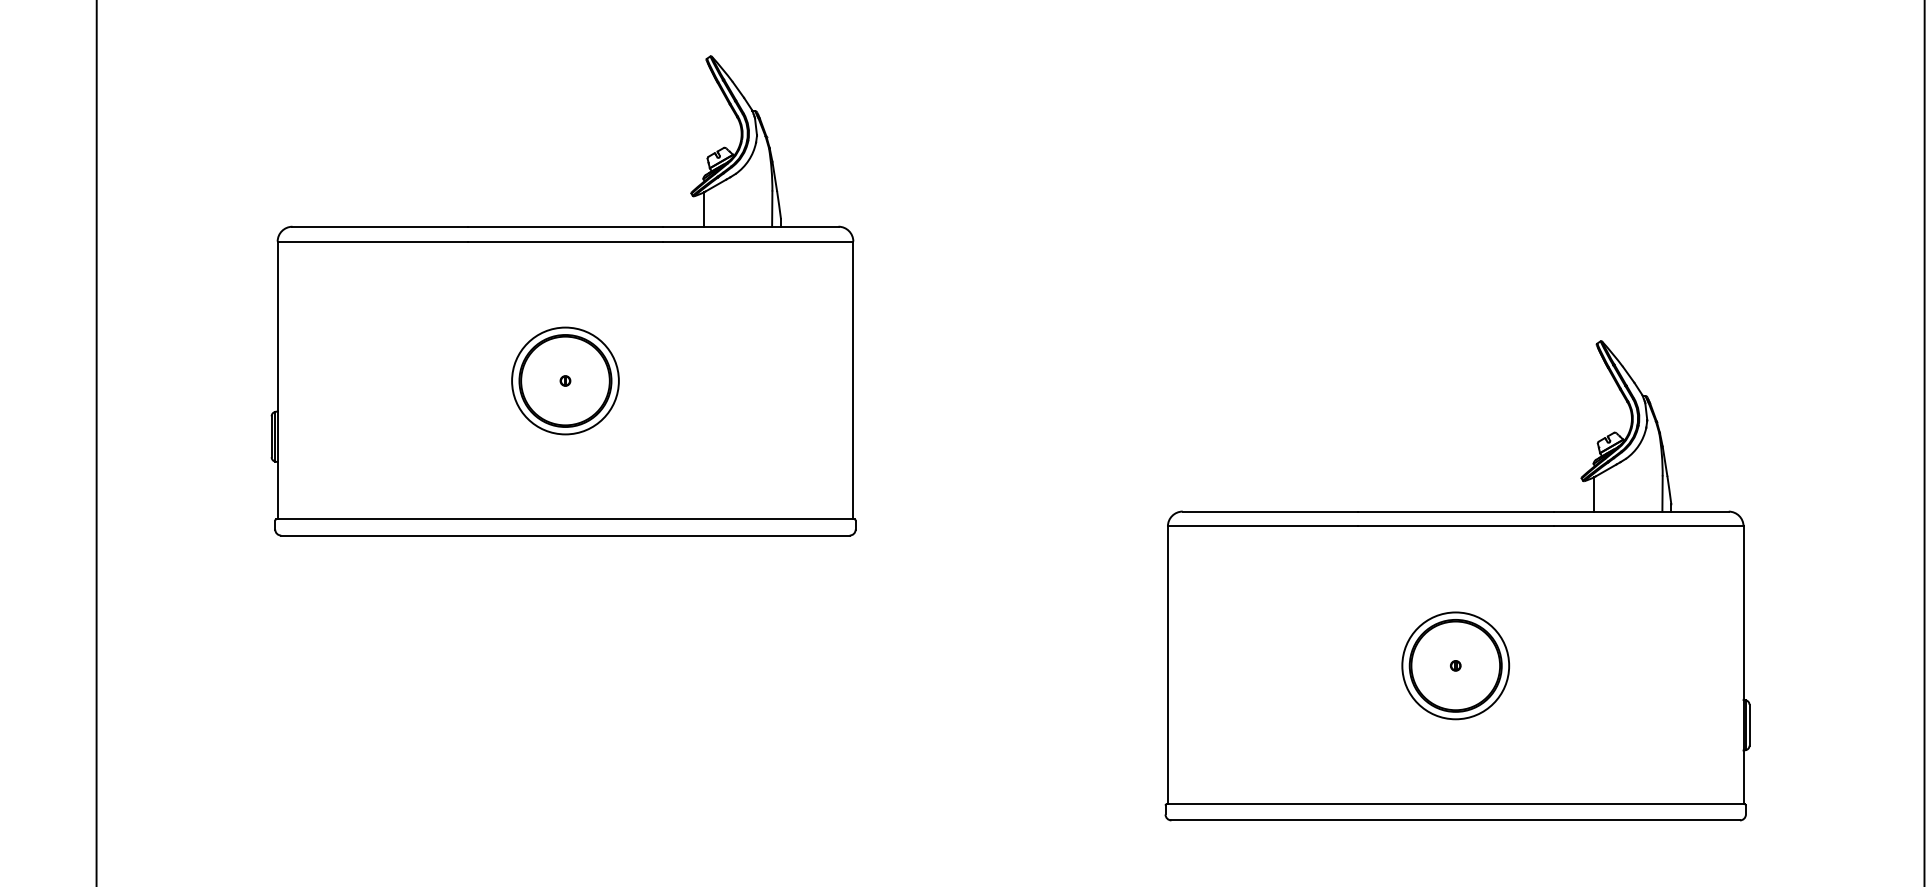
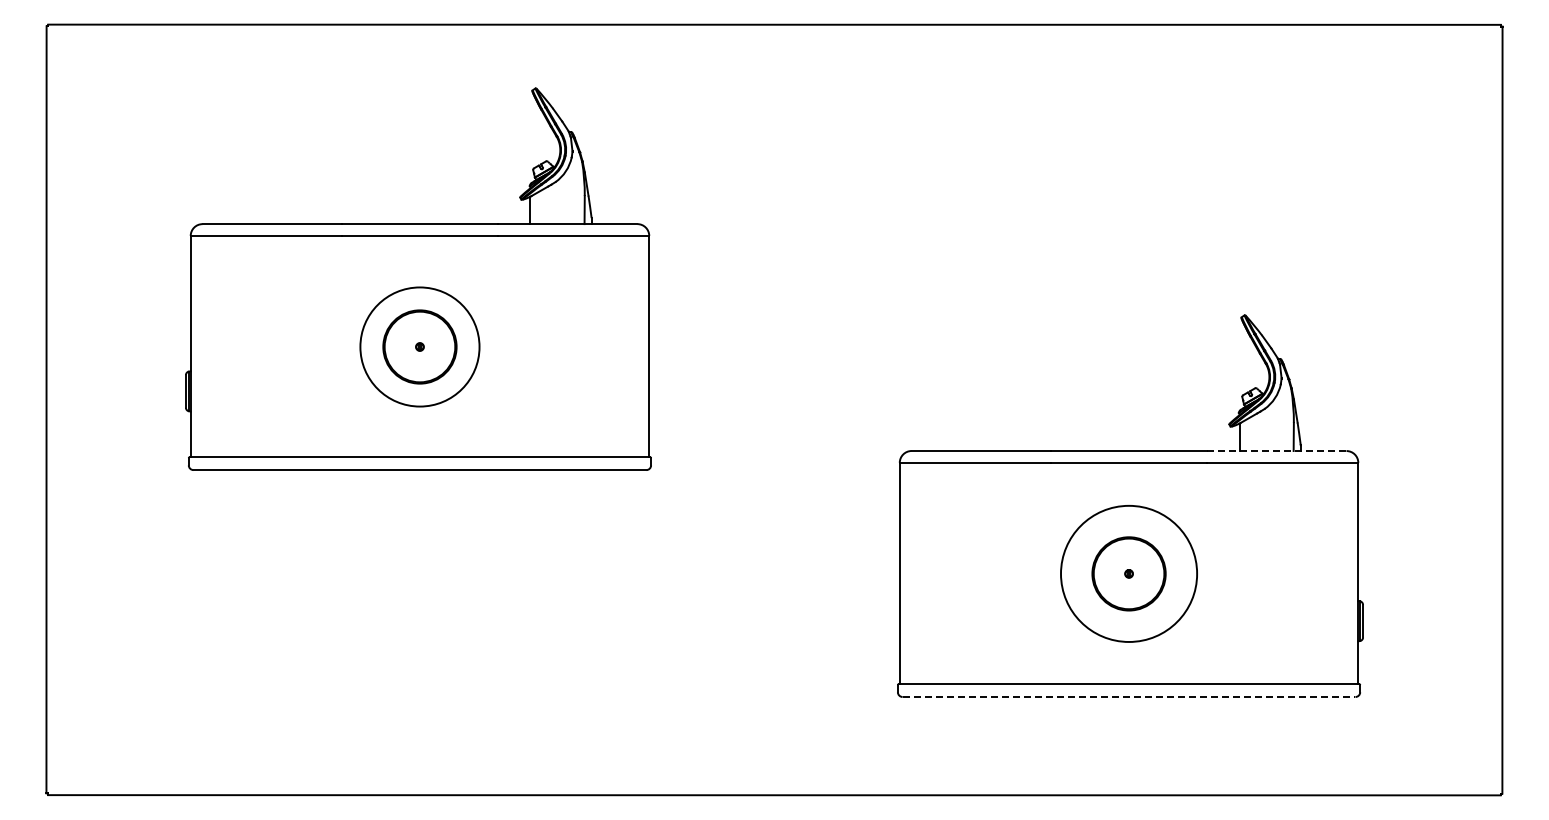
circle: (564, 380) -> (419, 346), size x1.4
line: (1640, 512) -> (1276, 451), solid -> dashed
circle: (1455, 665) -> (1128, 573), size x1.6
line: (1456, 821) -> (1129, 697), solid -> dashed

